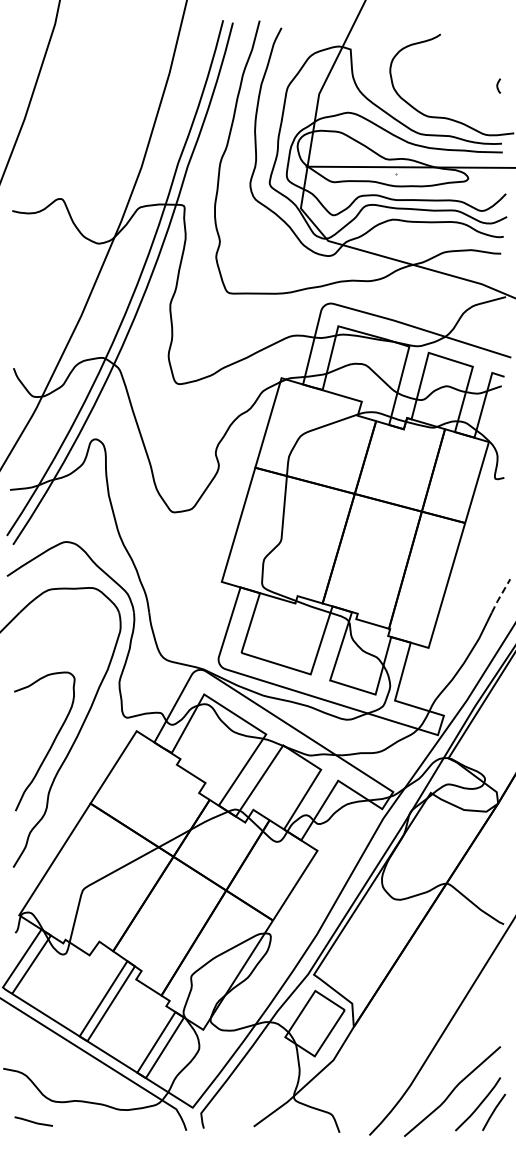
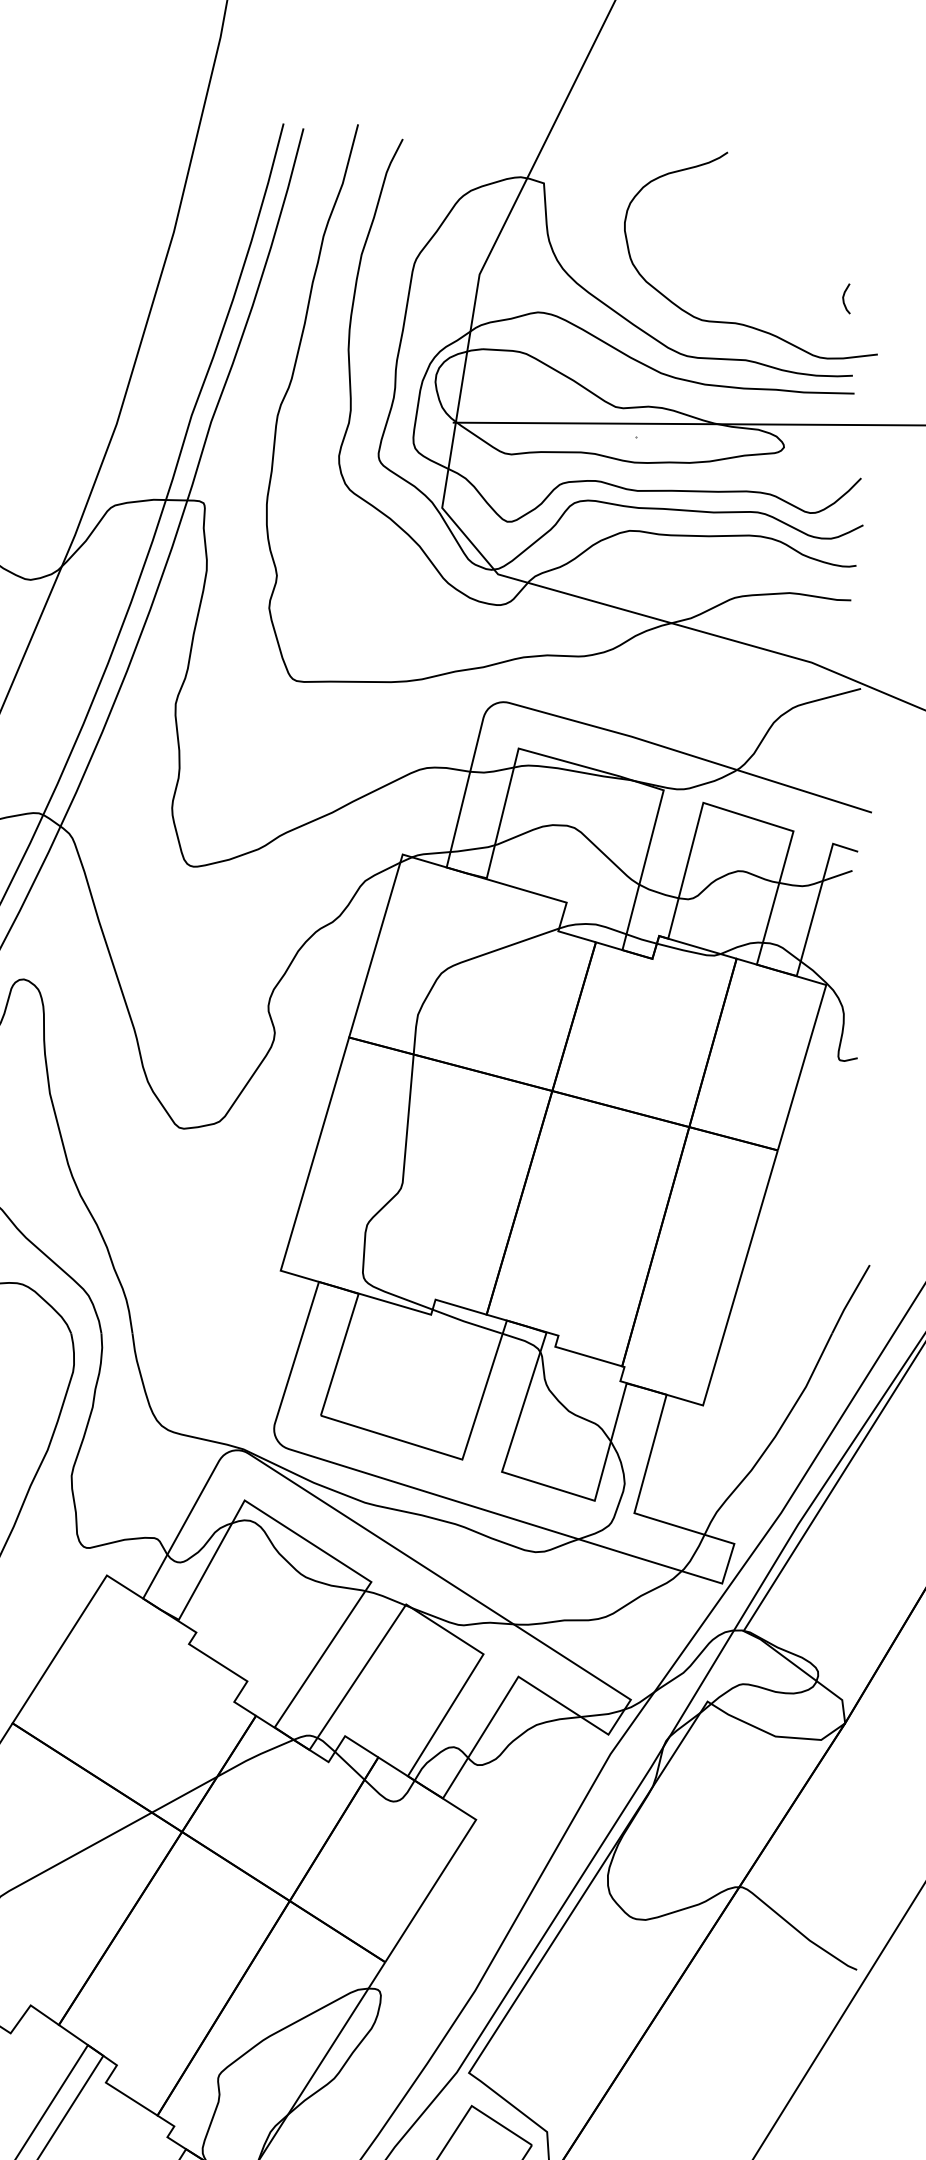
curve: (498, 85) -> (845, 297), moved
line: (500, 596) -> (849, 1300), dashed -> solid

